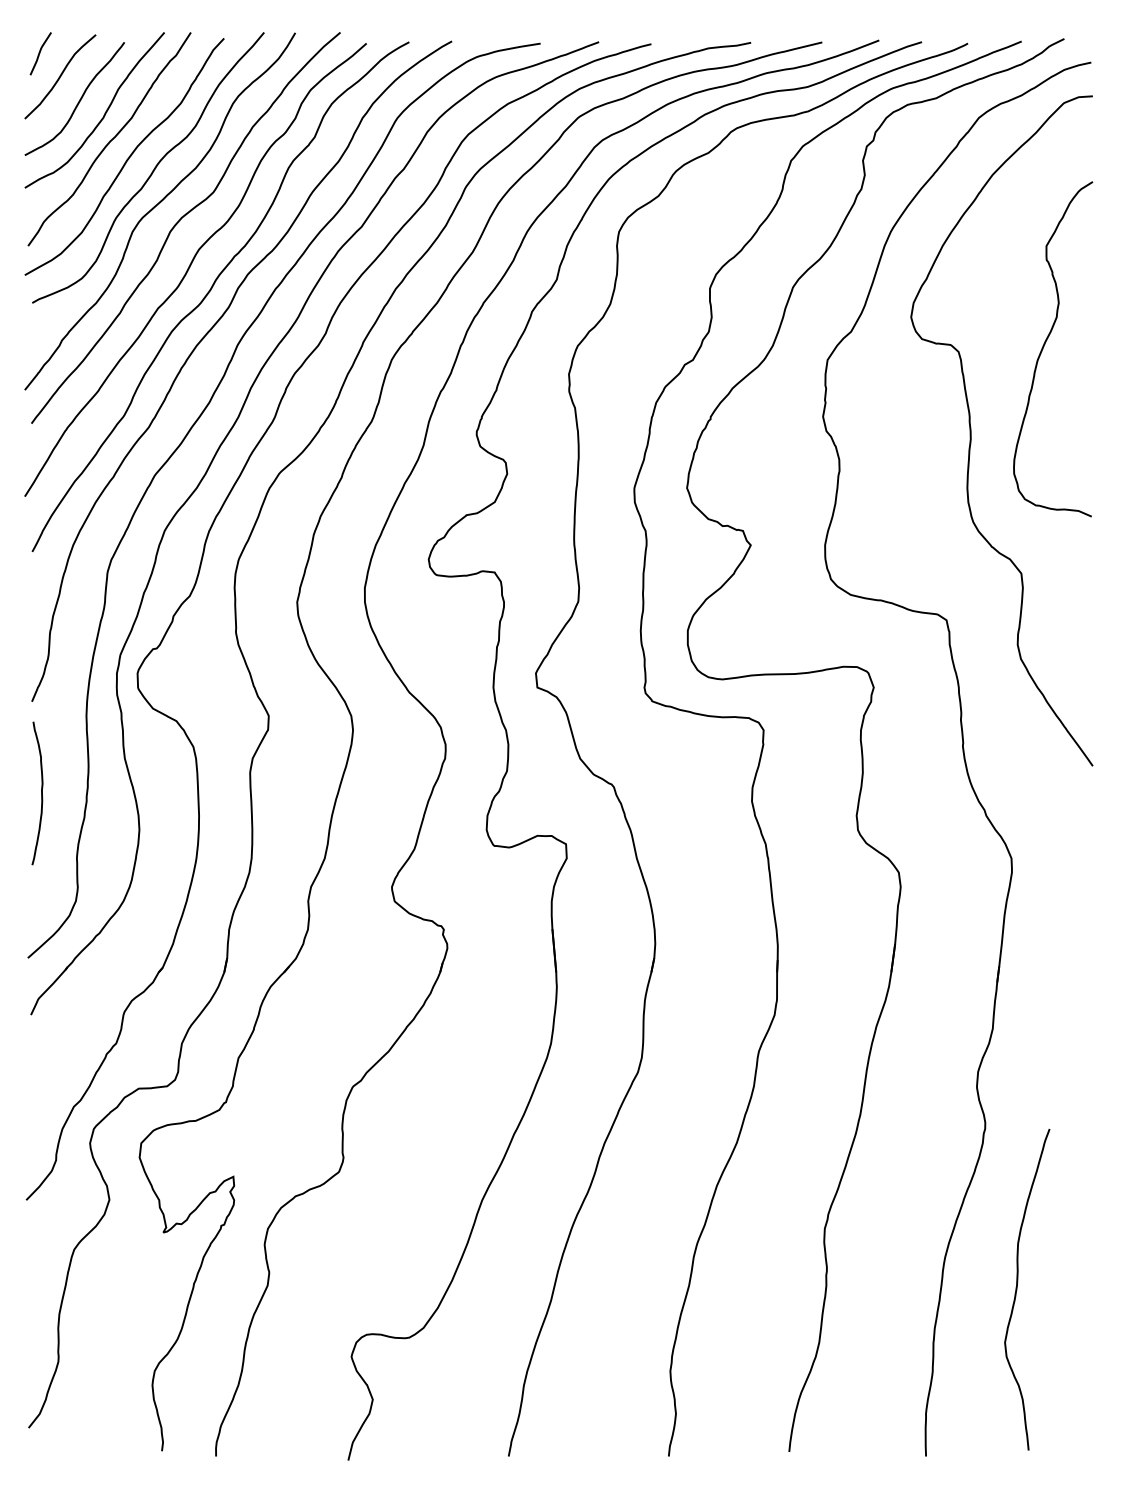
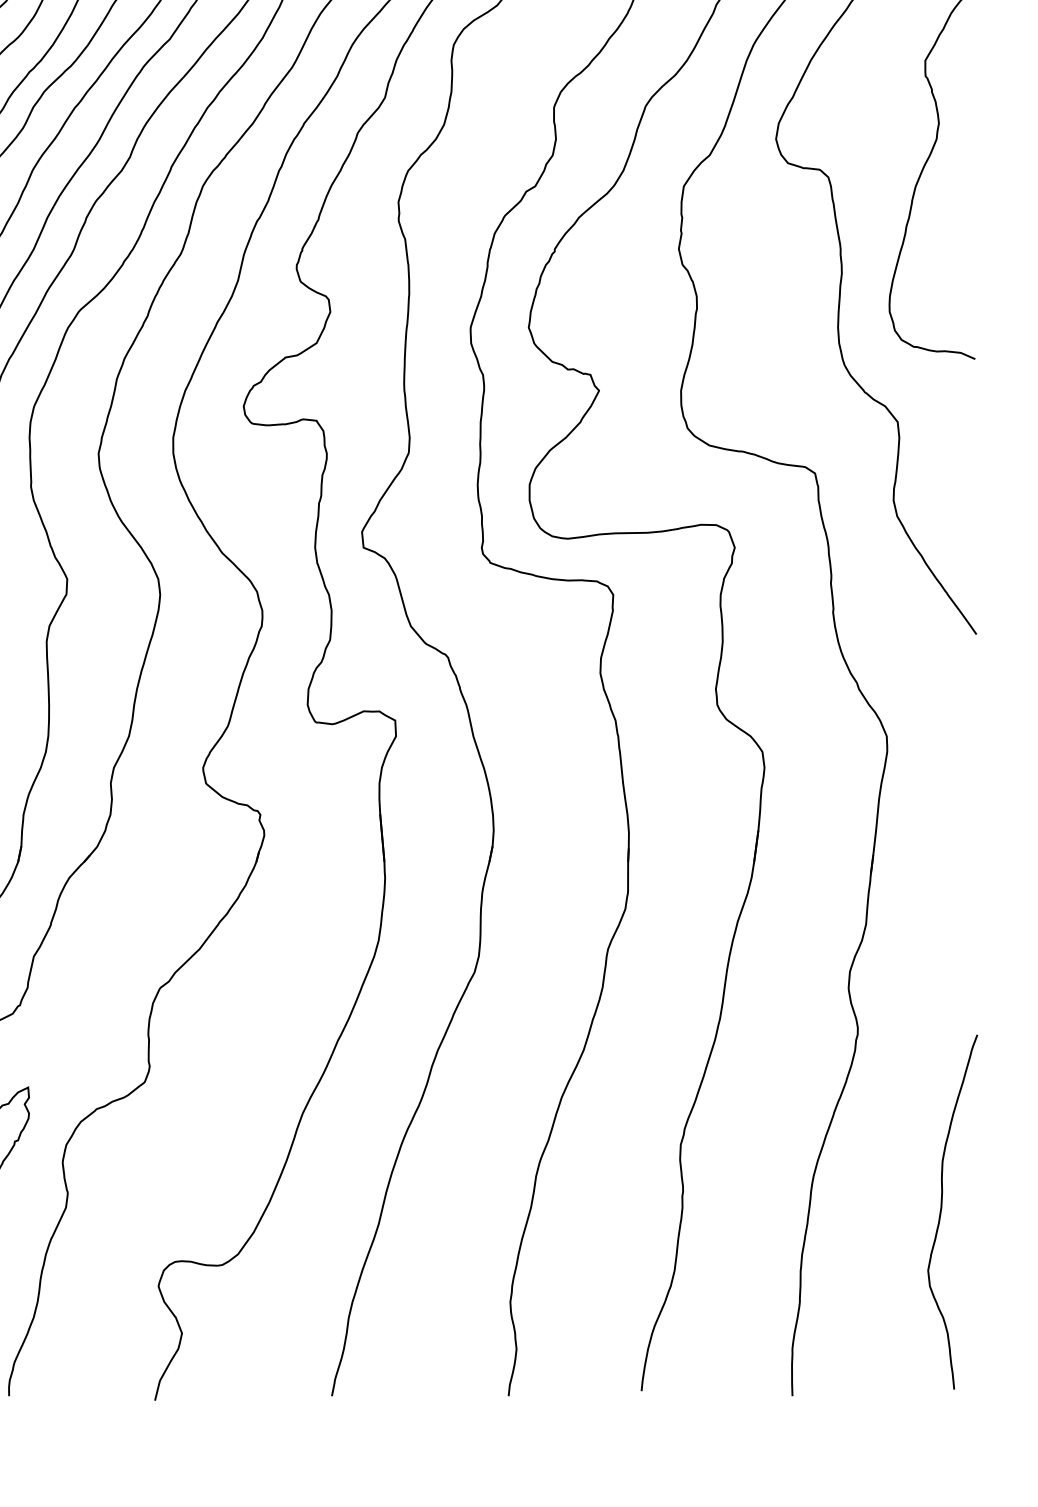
curve: (1017, 1289) -> (941, 1211), moved

